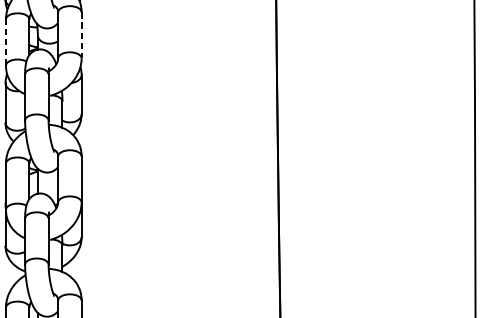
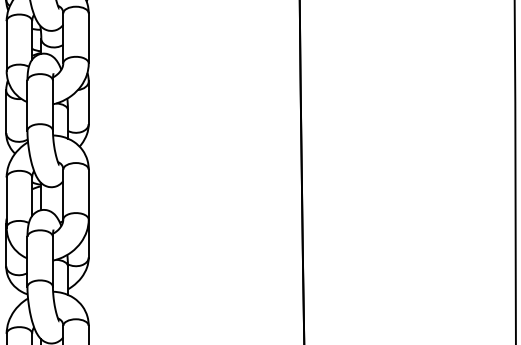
line: (81, 35) -> (88, 38), dashed -> solid
line: (5, 41) -> (6, 45), dashed -> solid

